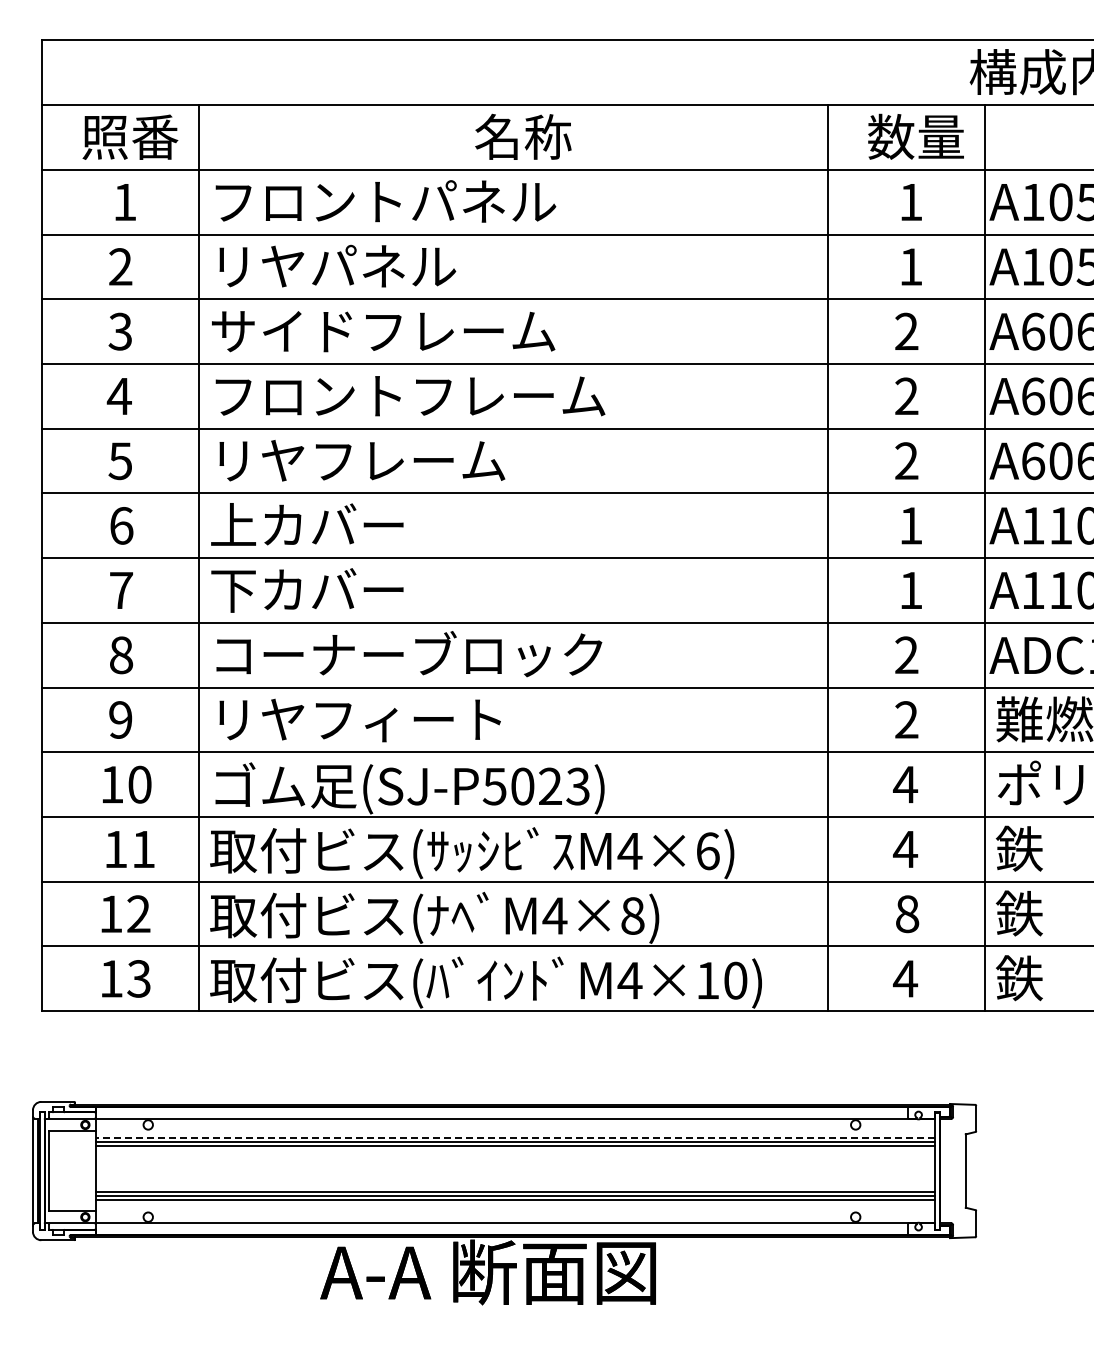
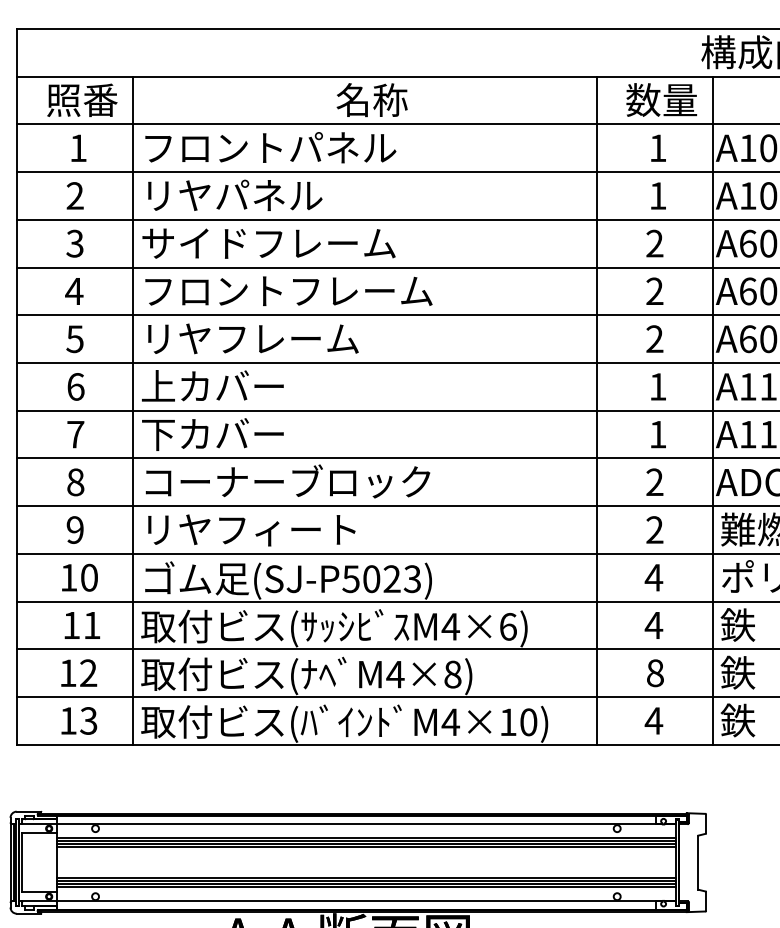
line: (515, 1137) -> (366, 837), dashed -> solid
line: (515, 1150) -> (366, 847), added
line: (515, 1204) -> (366, 887), added

